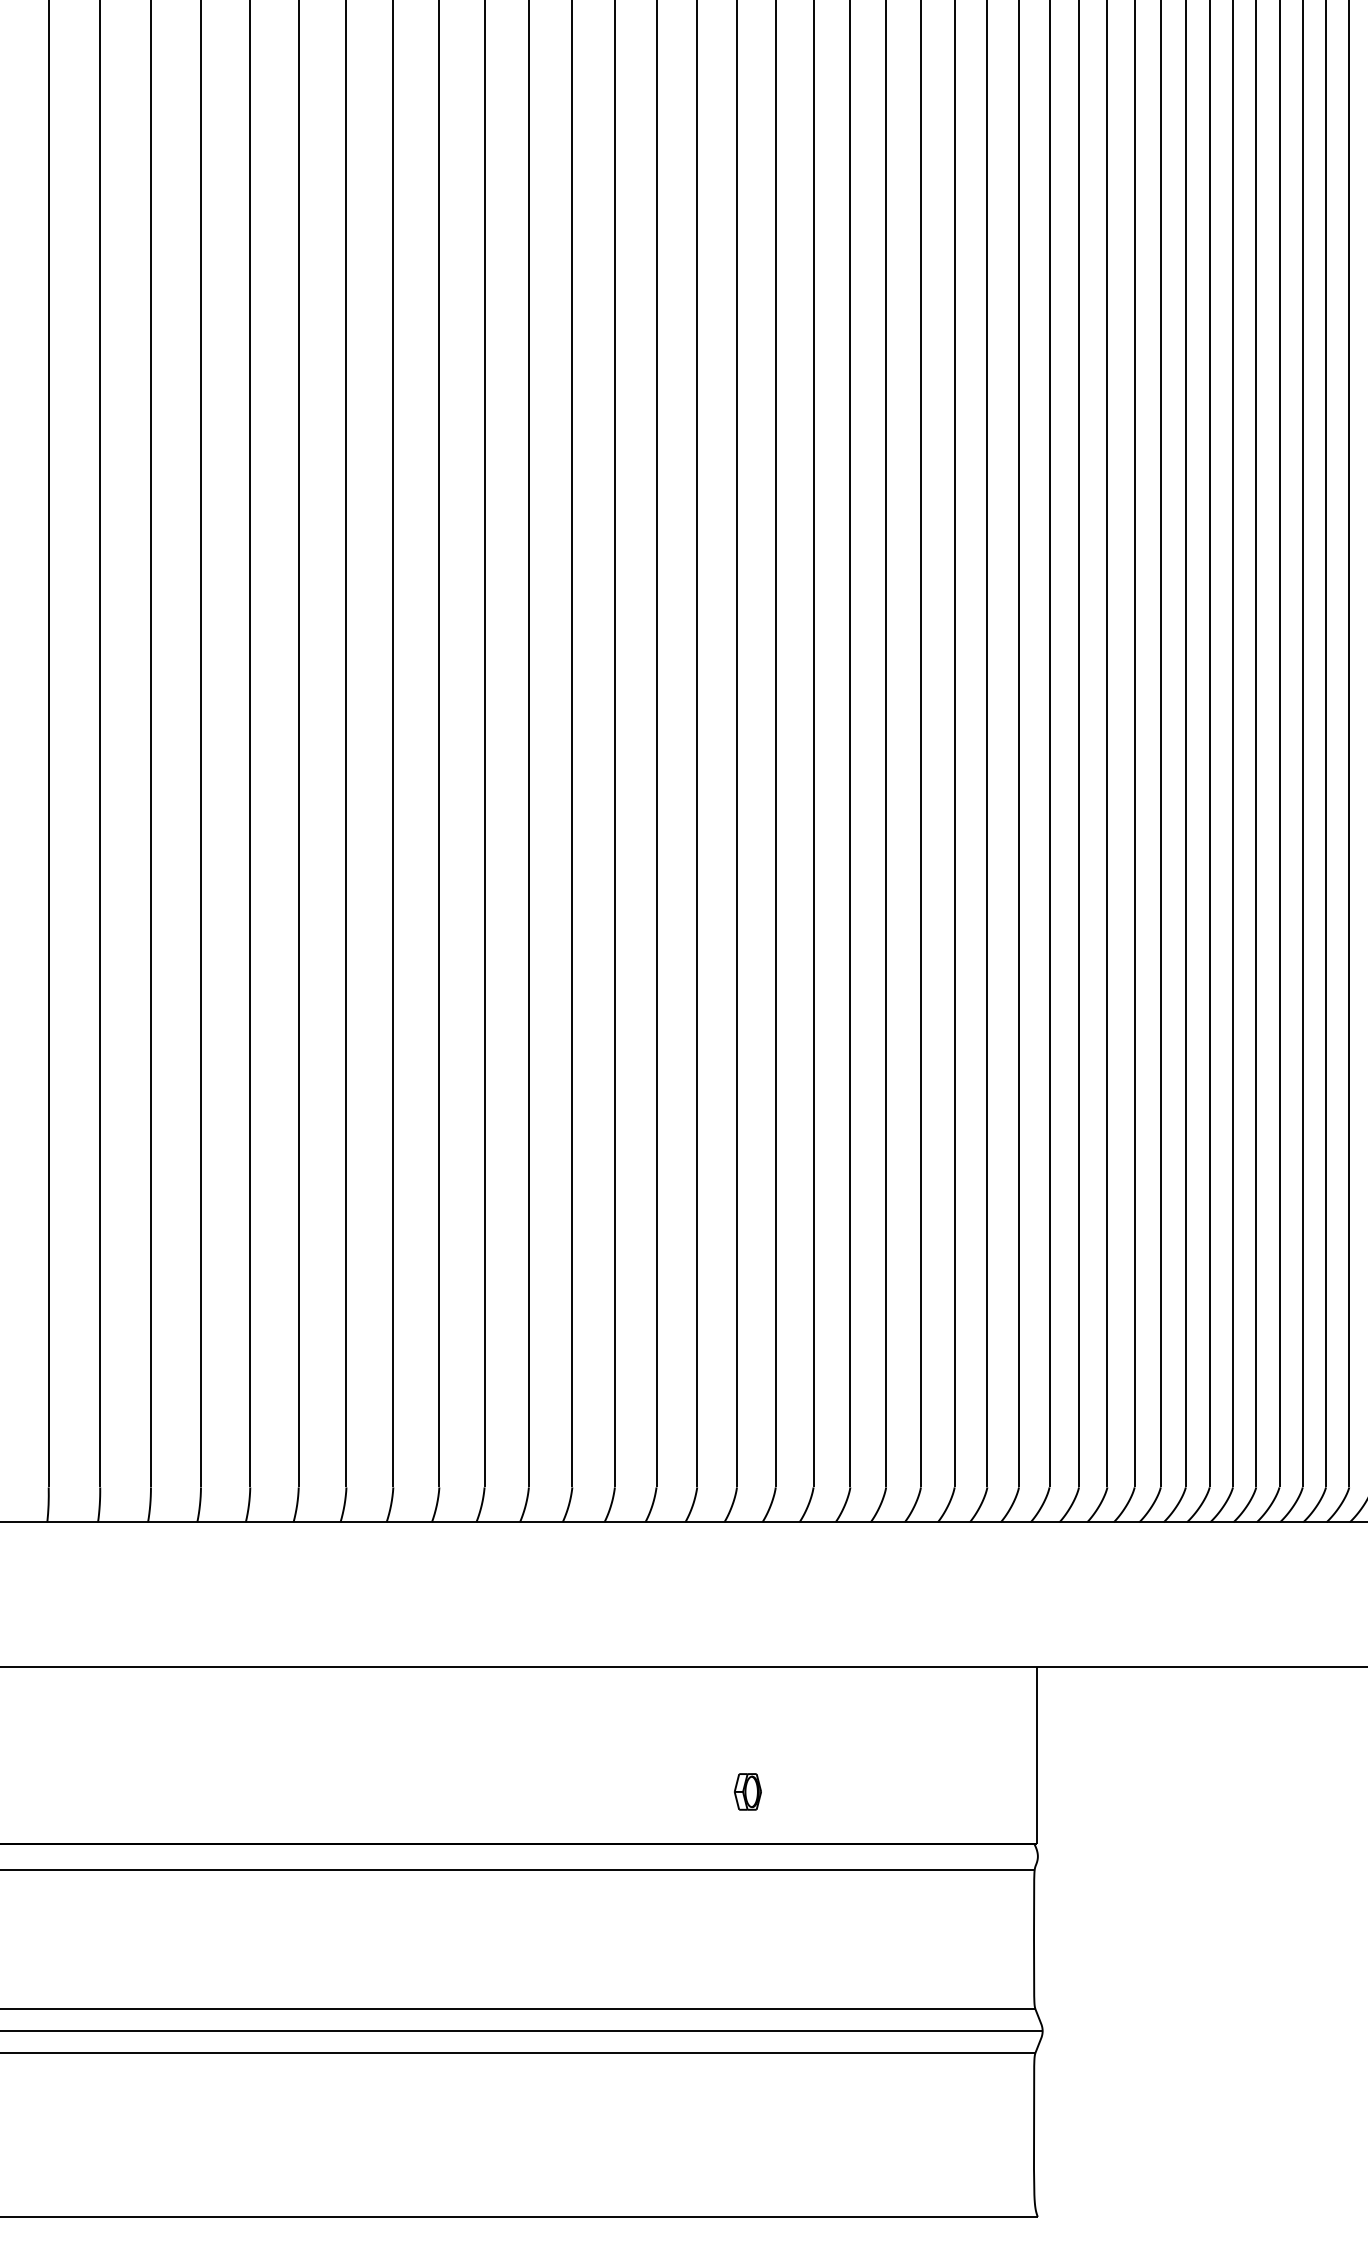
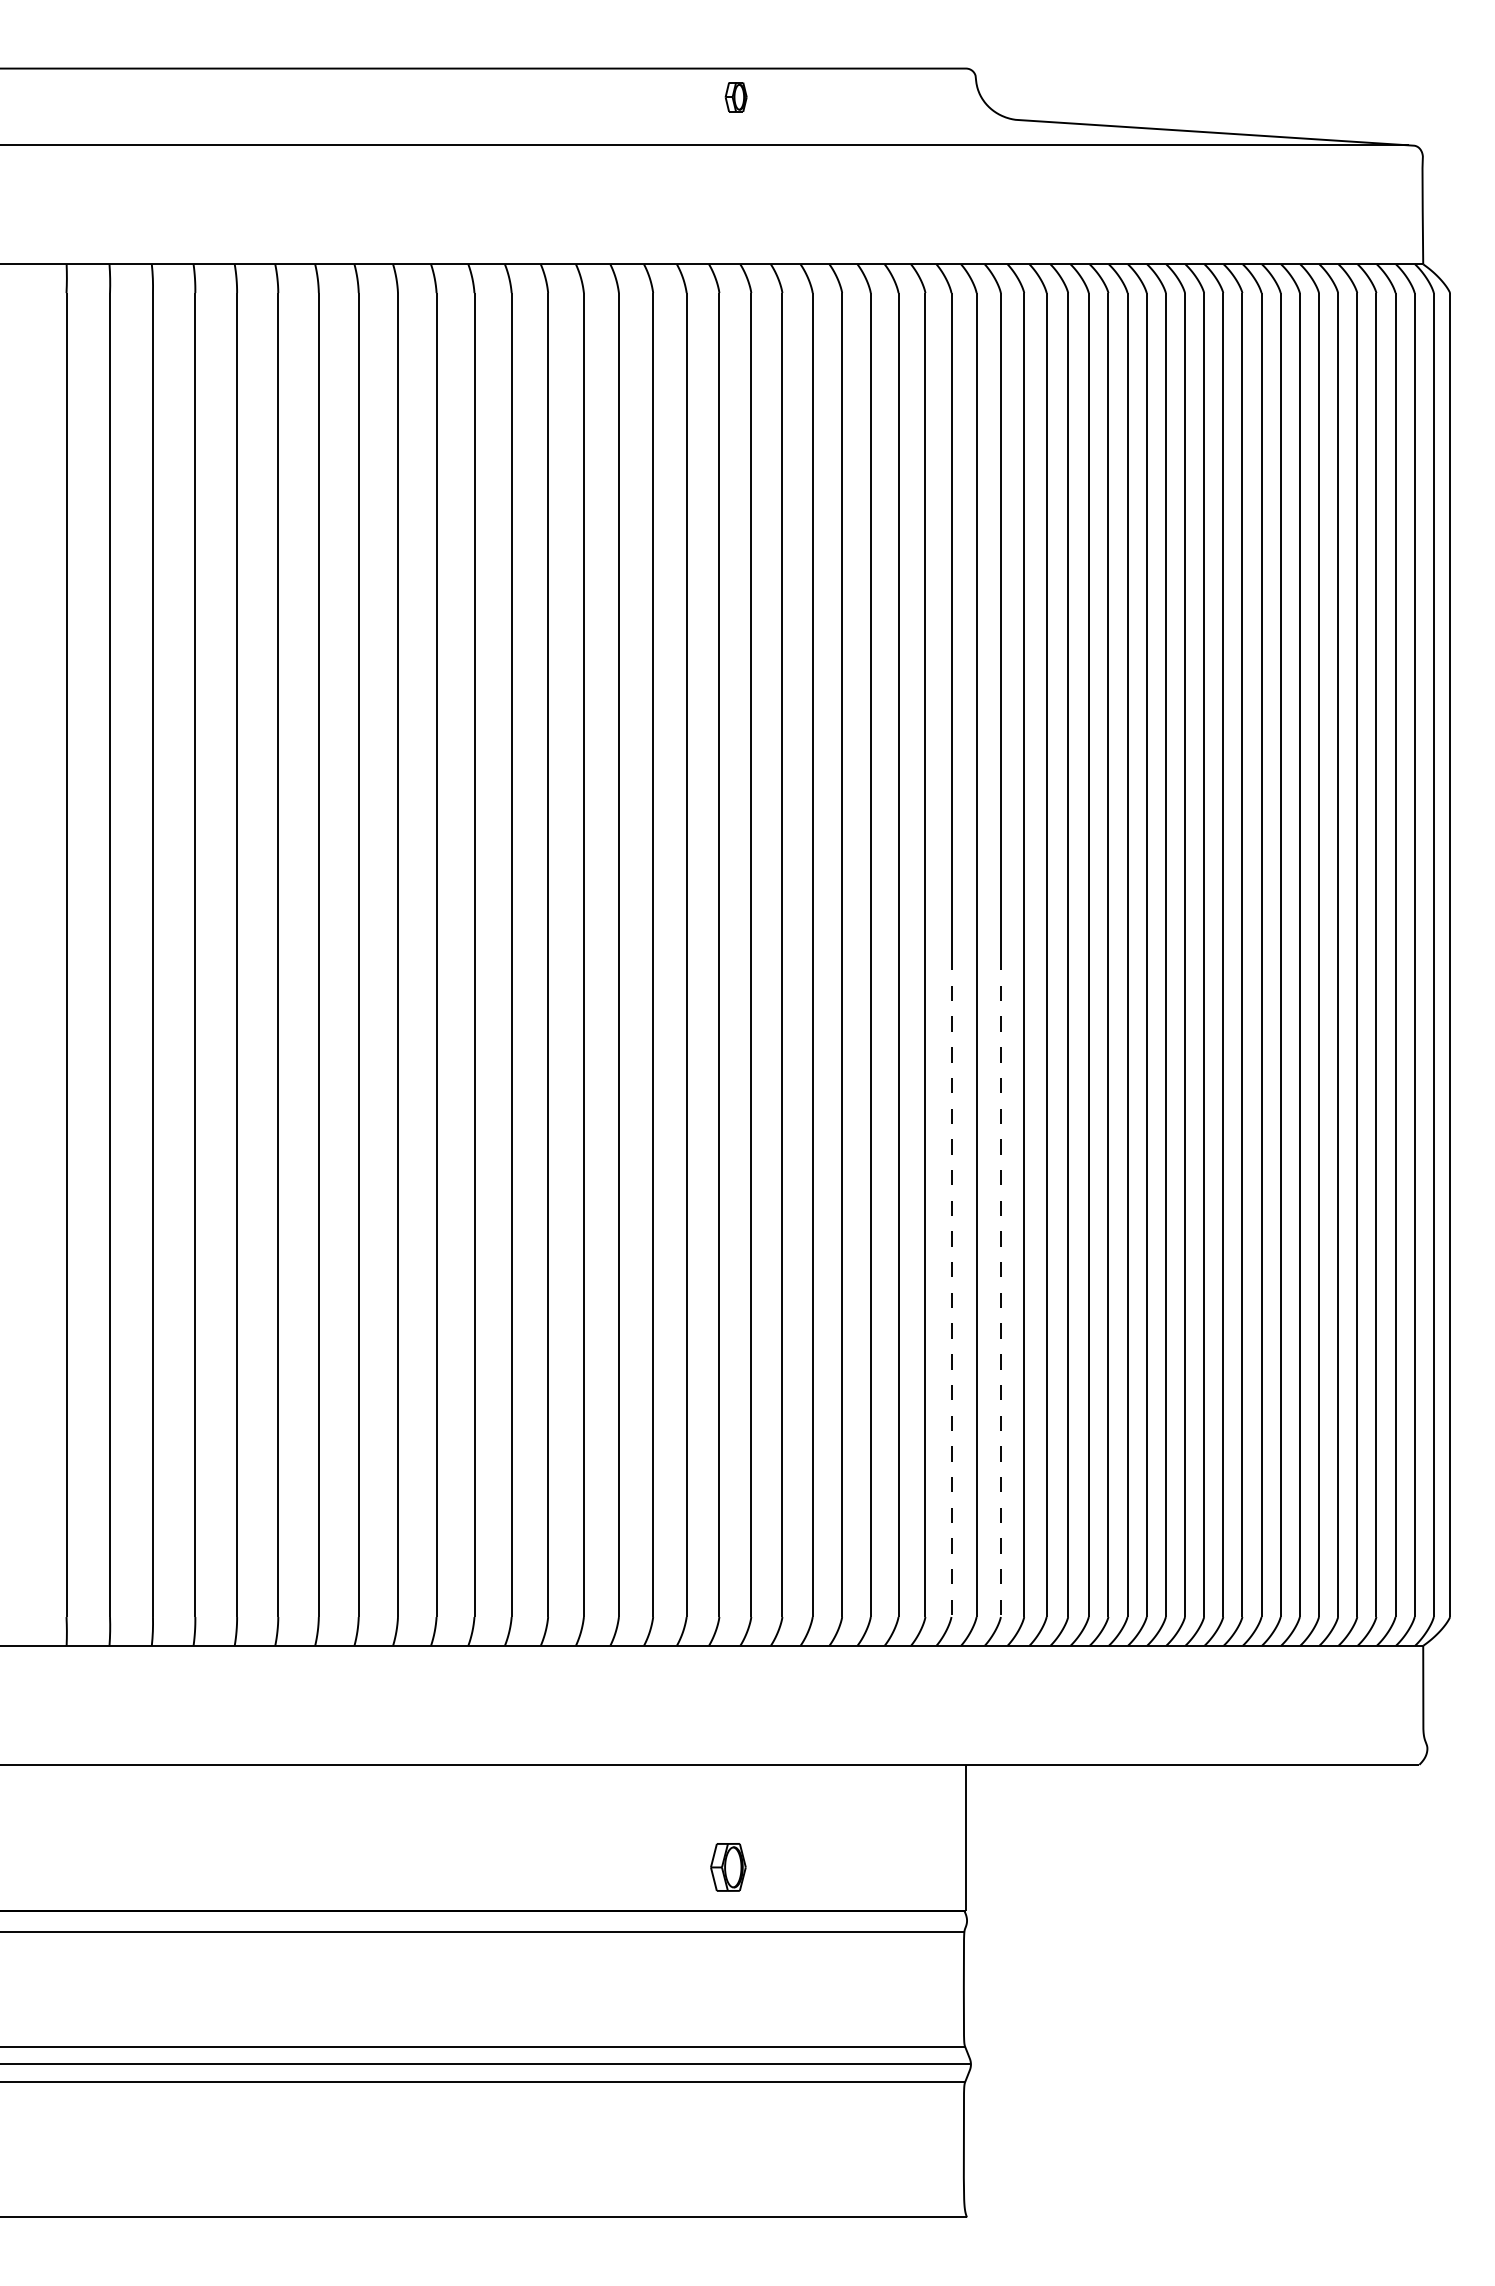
line: (1019, 1085) -> (951, 1286), solid -> dashed
line: (1078, 1085) -> (1000, 1286), solid -> dashed
part: (748, 1791) -> (728, 1867), size x1.6

